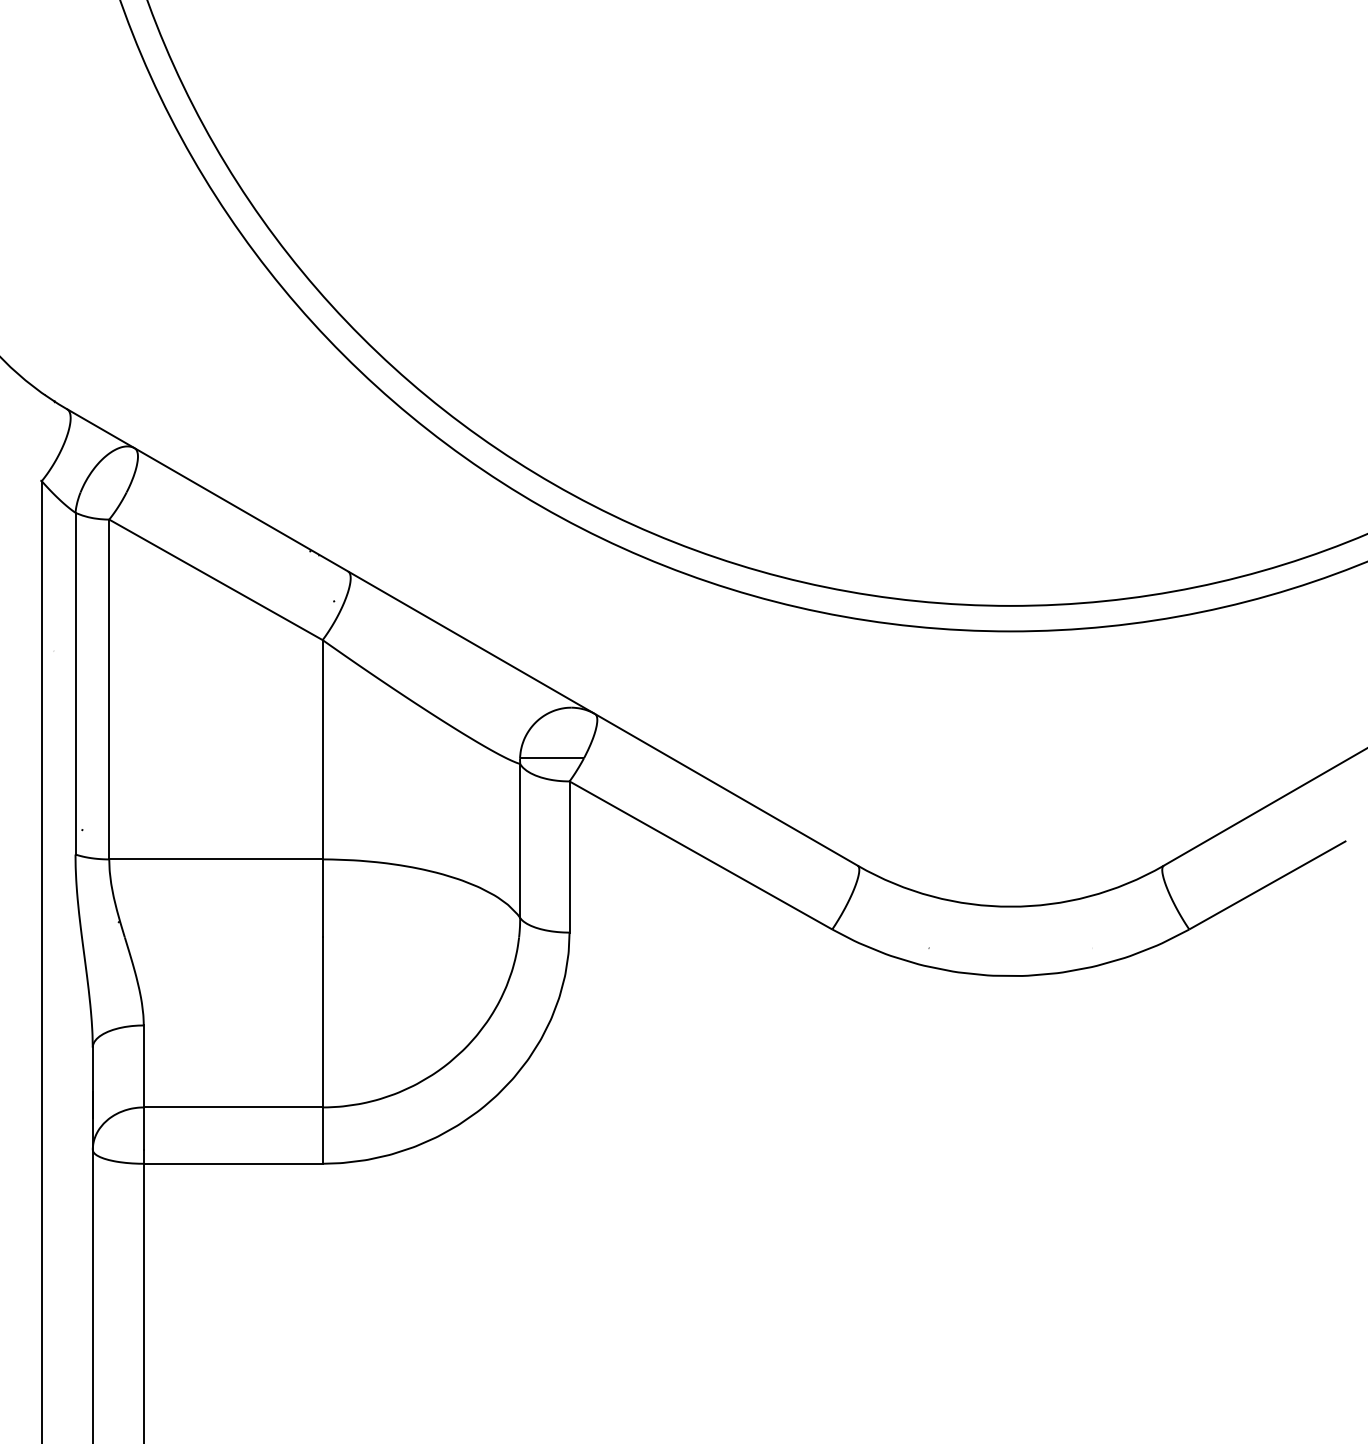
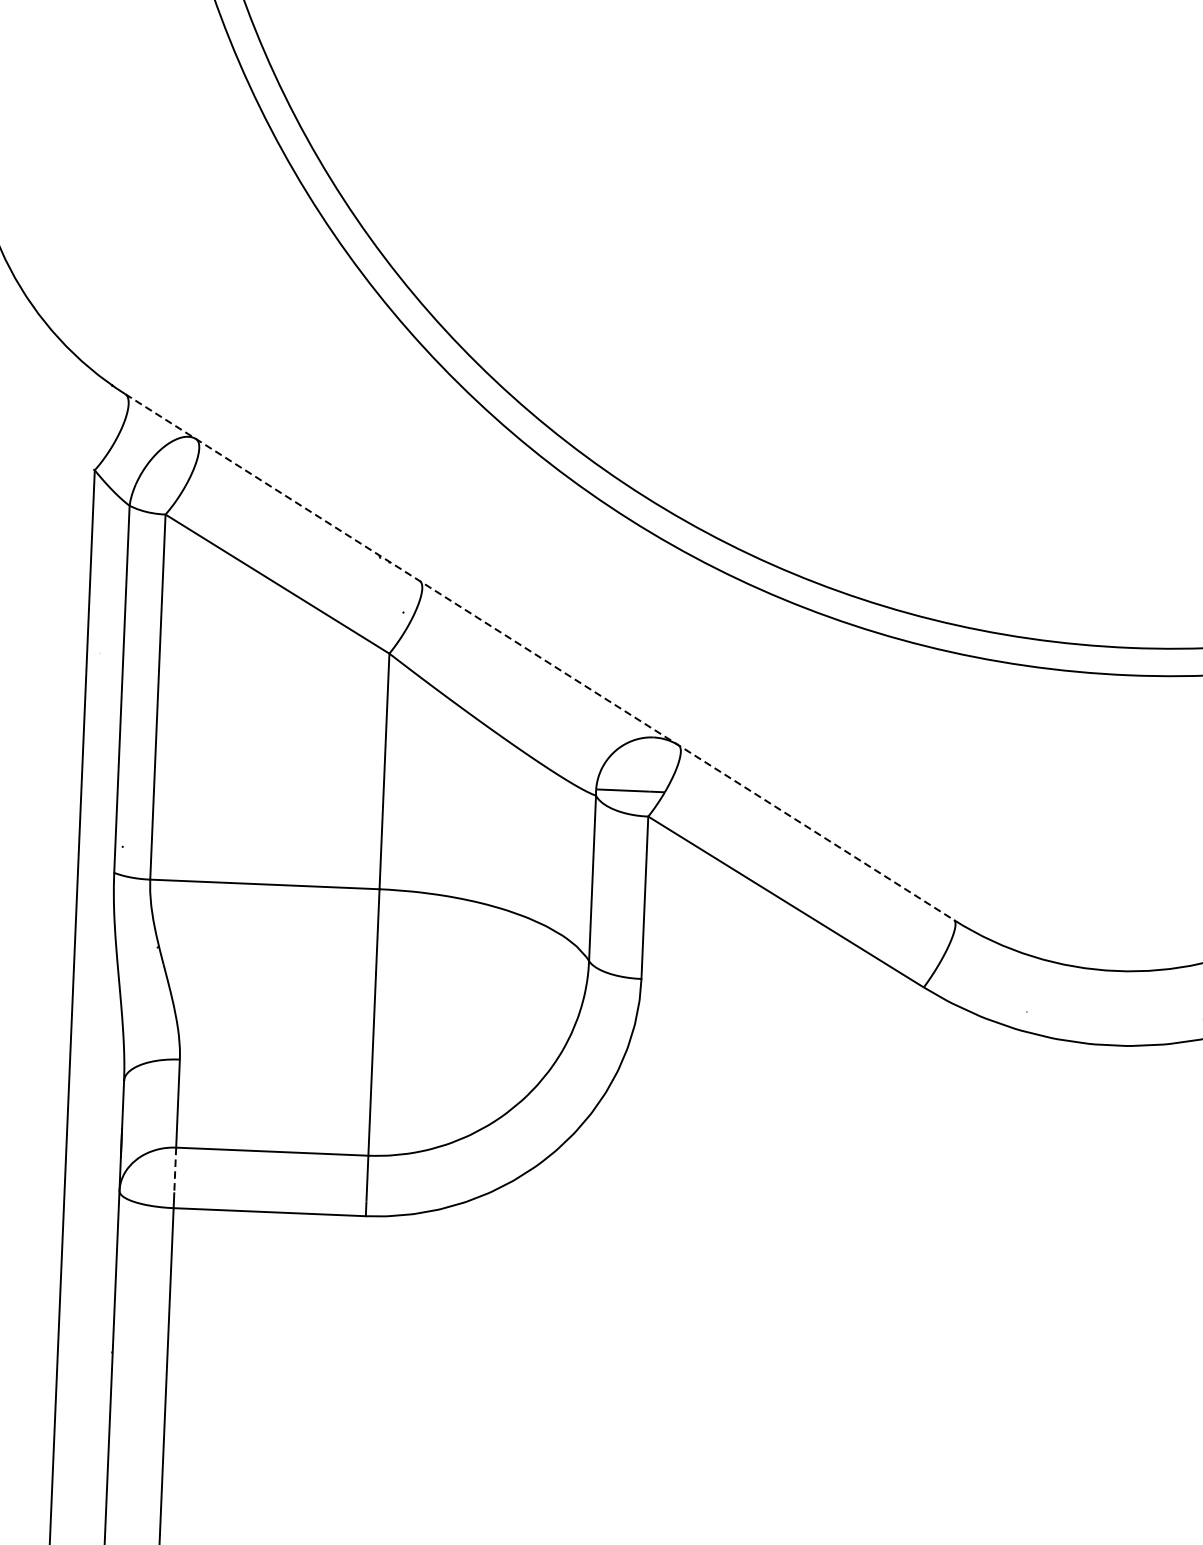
line: (462, 637) -> (539, 657), solid -> dashed
line: (143, 1129) -> (174, 1171), solid -> dashed

